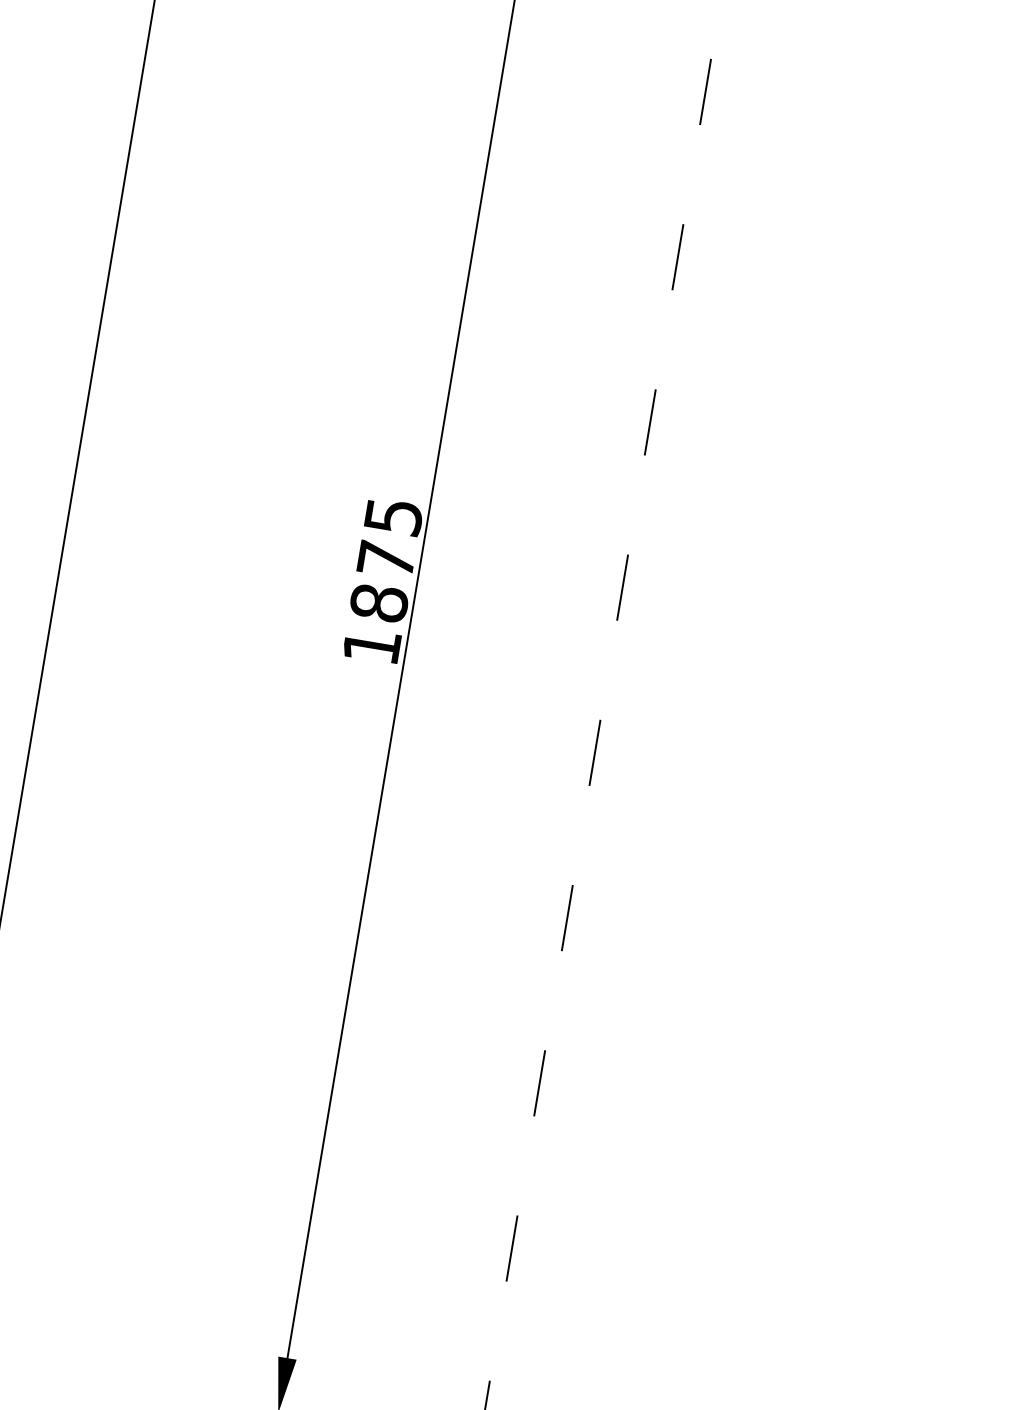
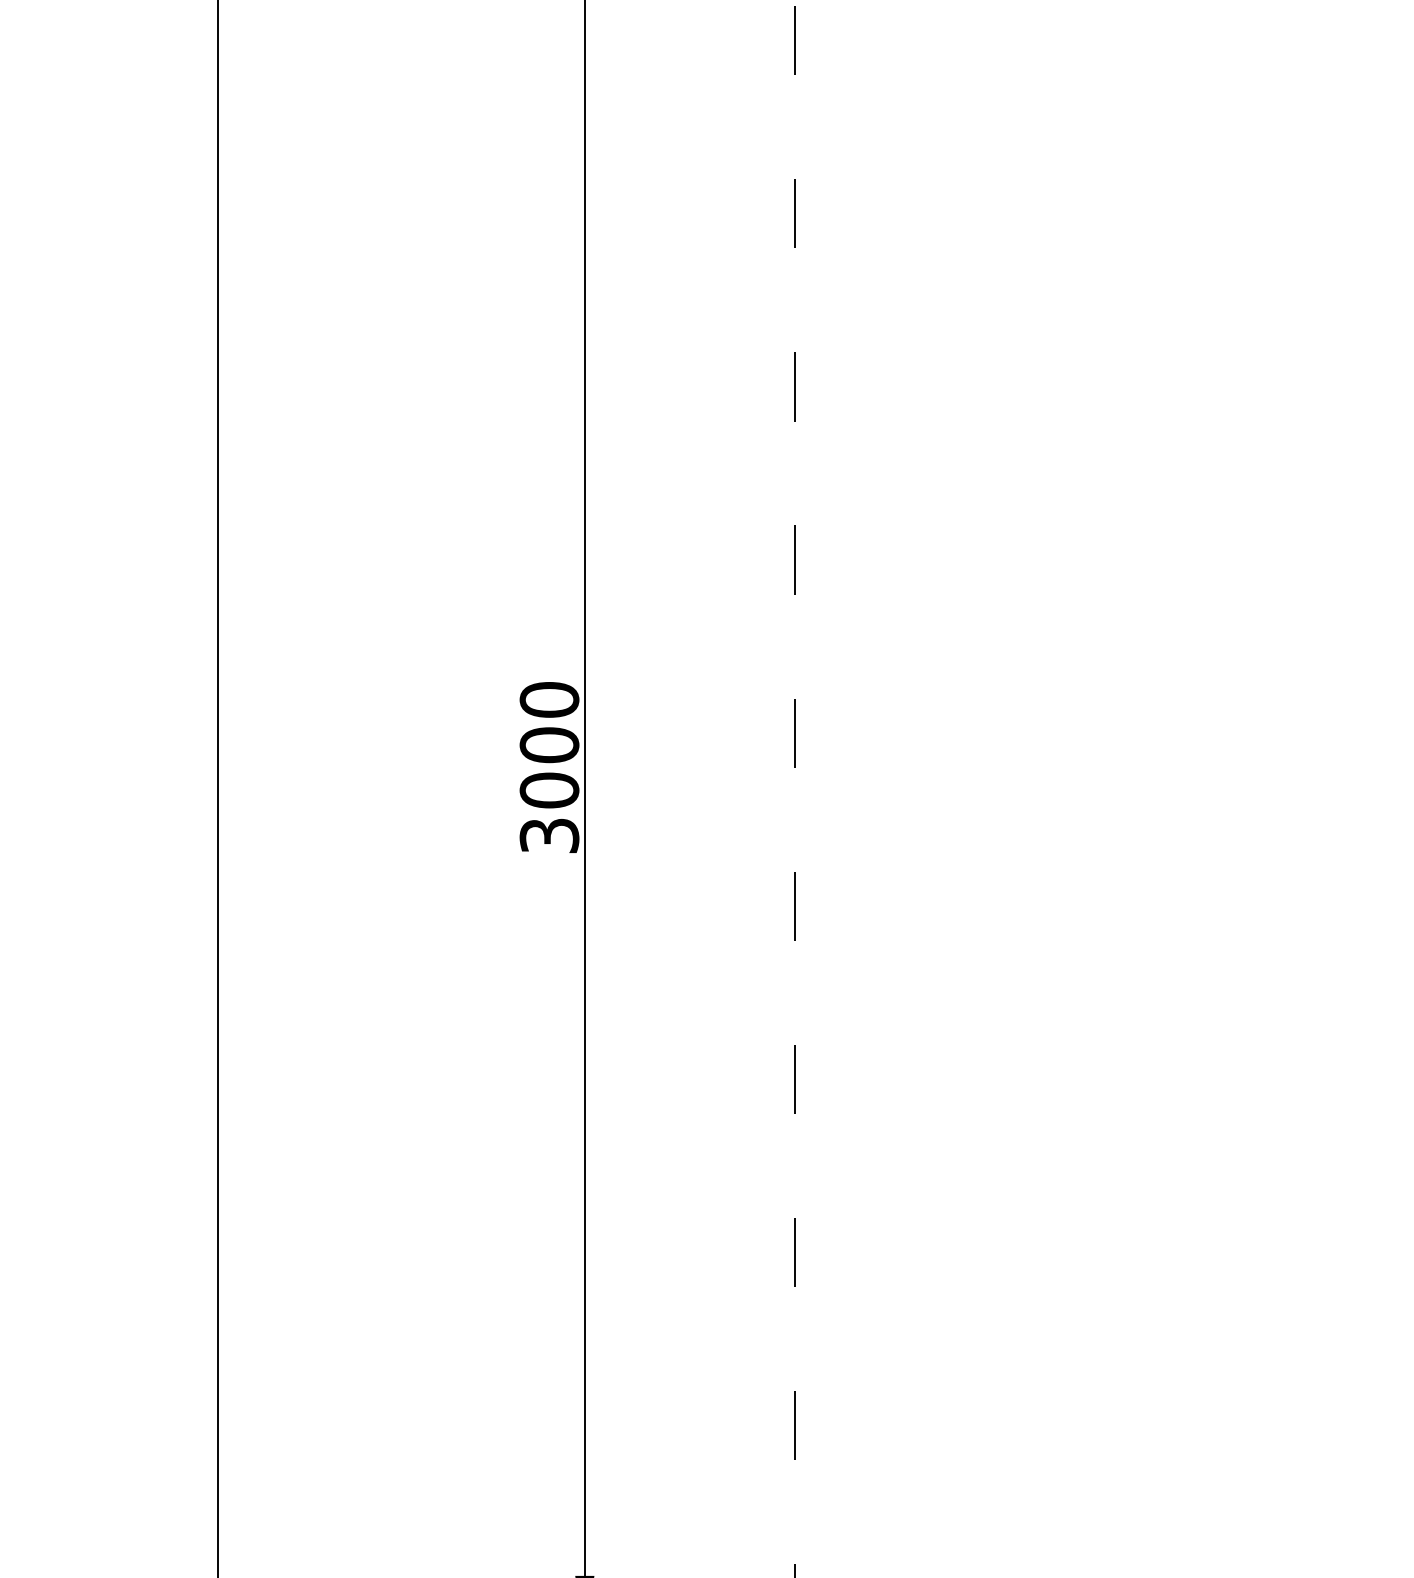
text: (382, 581) -> (549, 767), 1875 -> 3000

